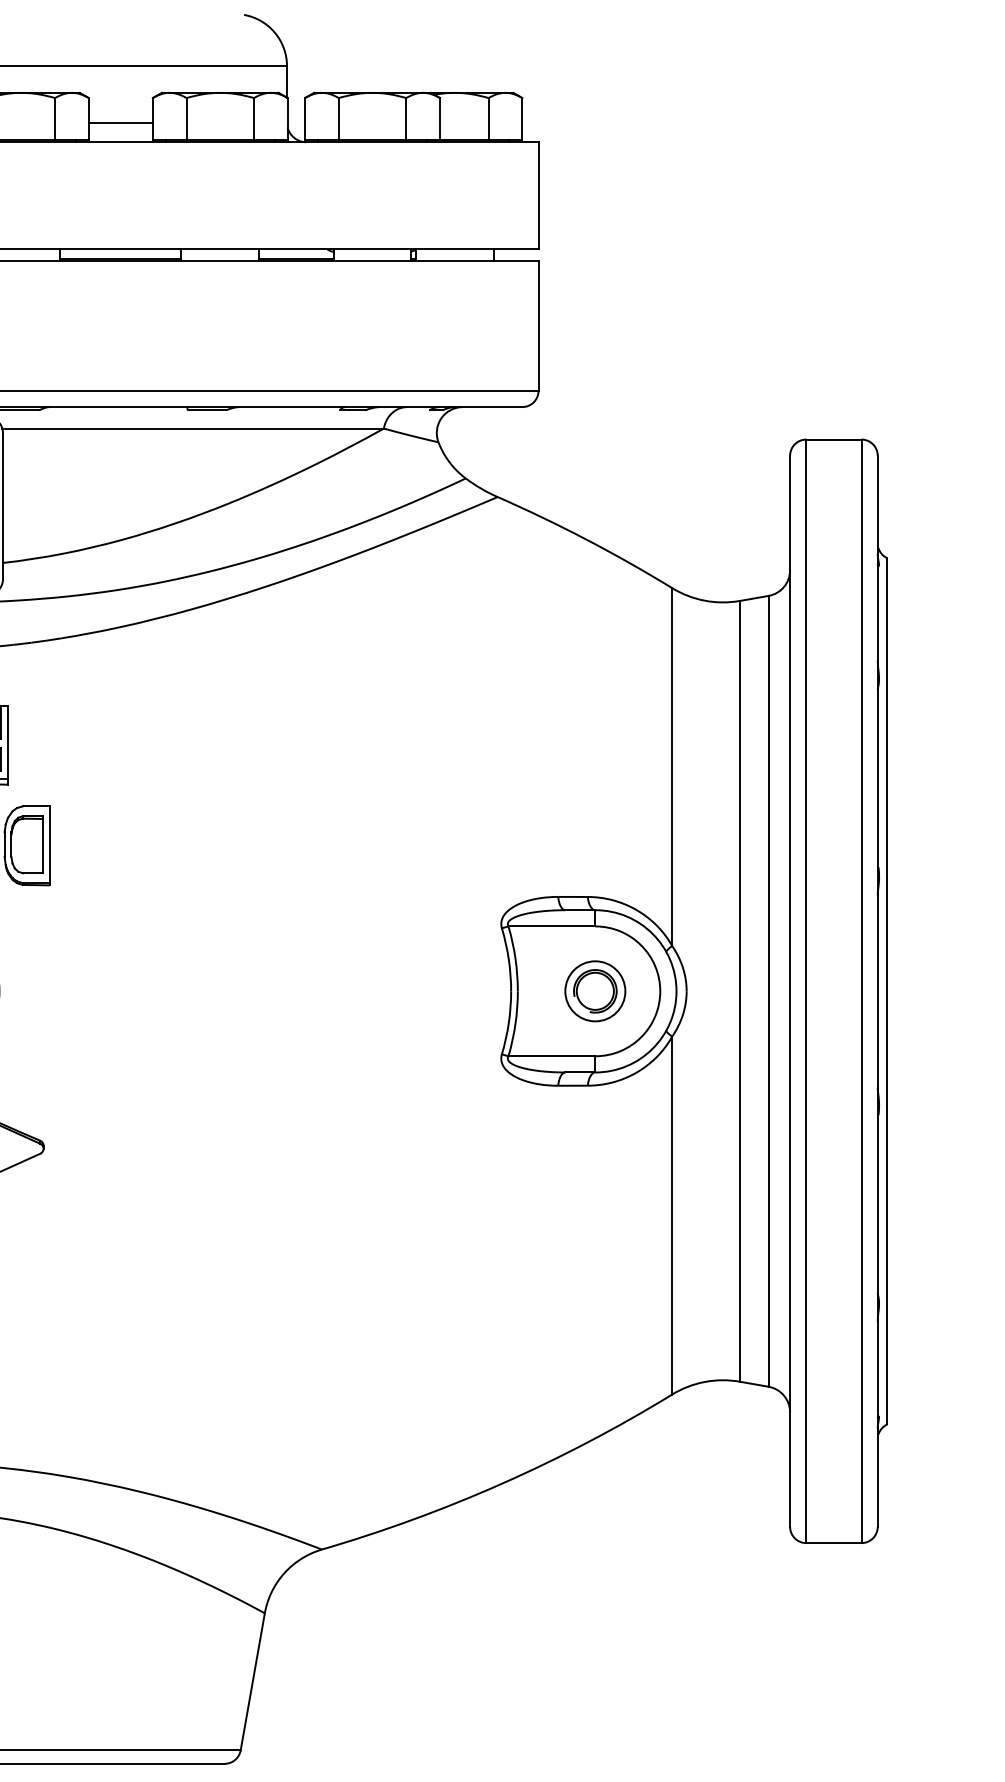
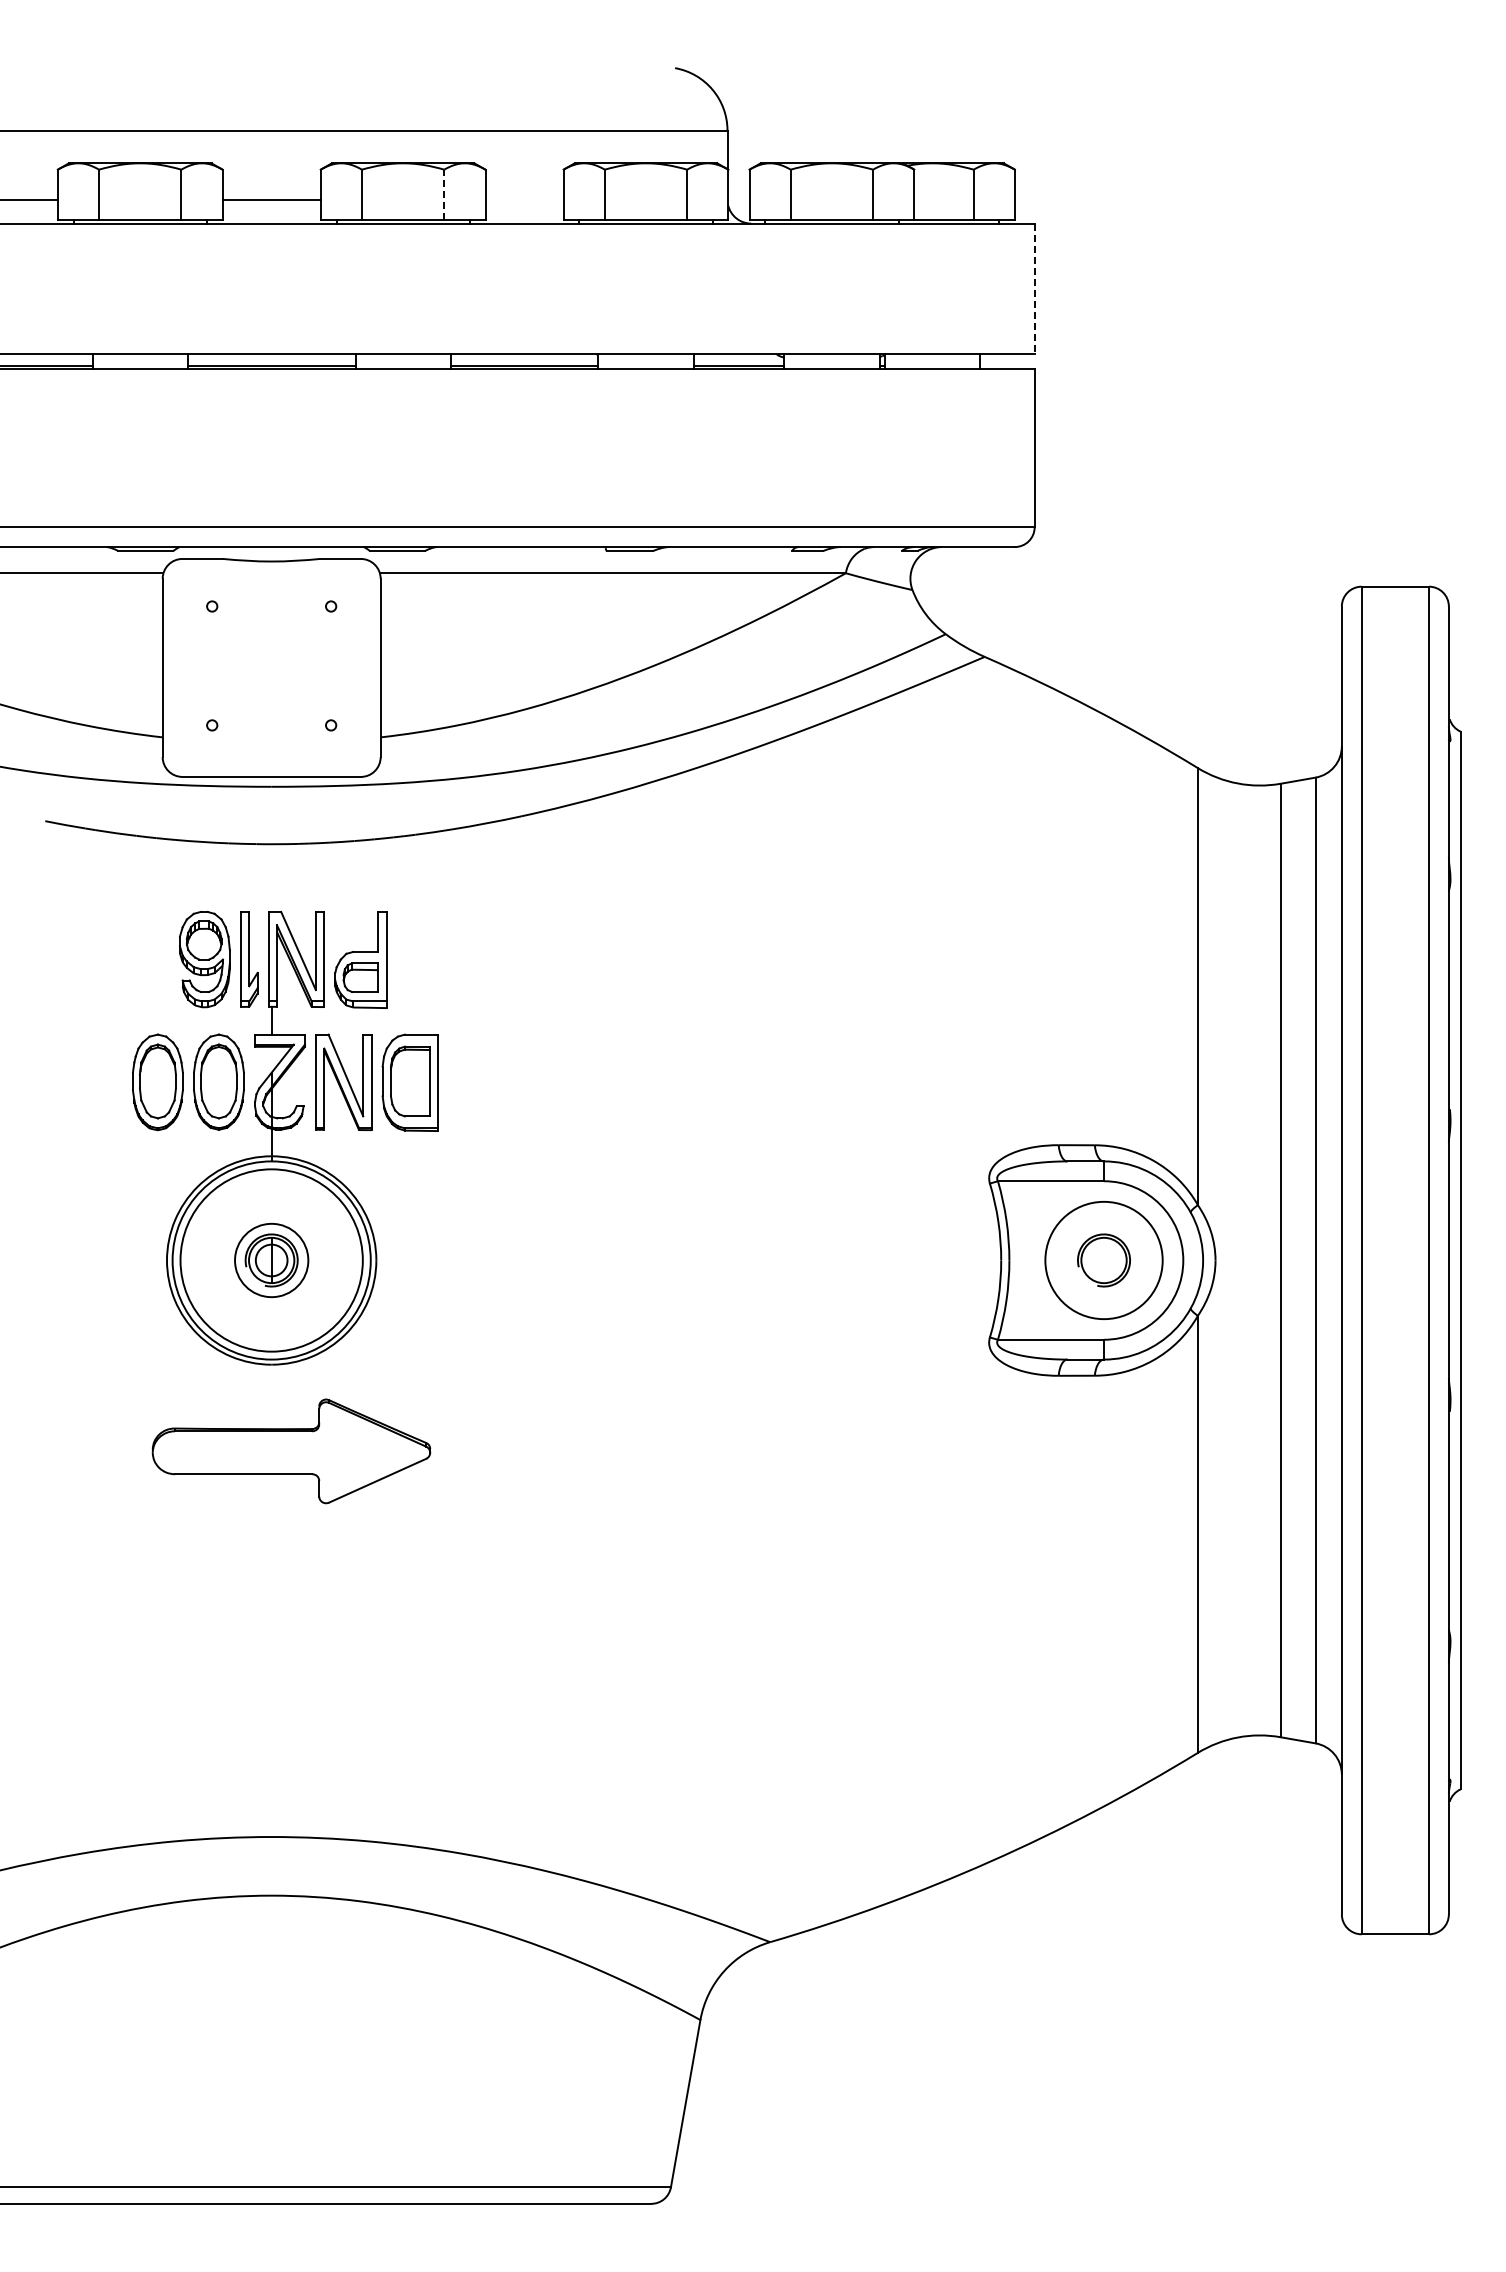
line: (55, 118) -> (444, 194), solid -> dashed
line: (120, 122) -> (524, 199), removed
line: (538, 196) -> (1034, 289), solid -> dashed
circle: (594, 991) -> (1103, 1260), size x1.6

